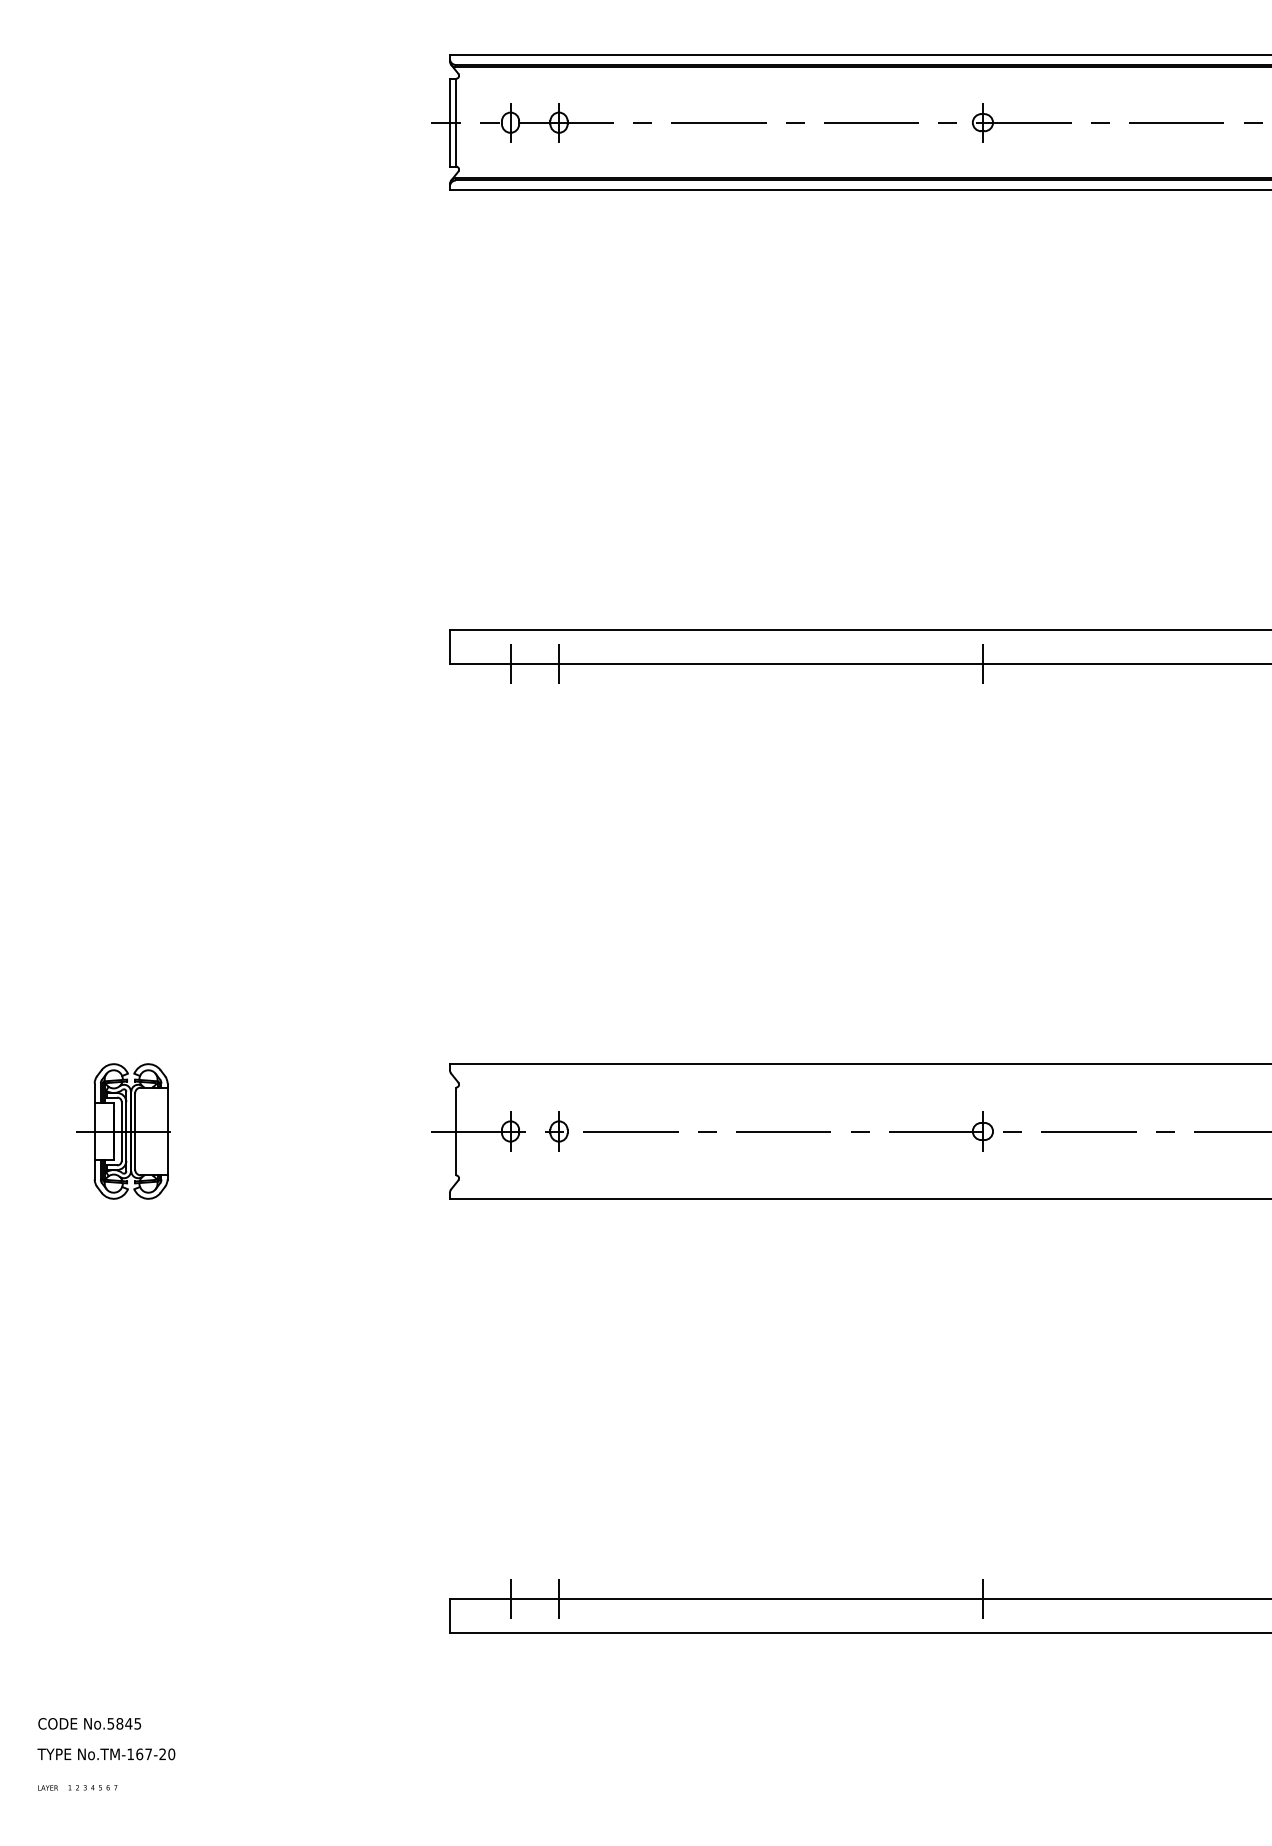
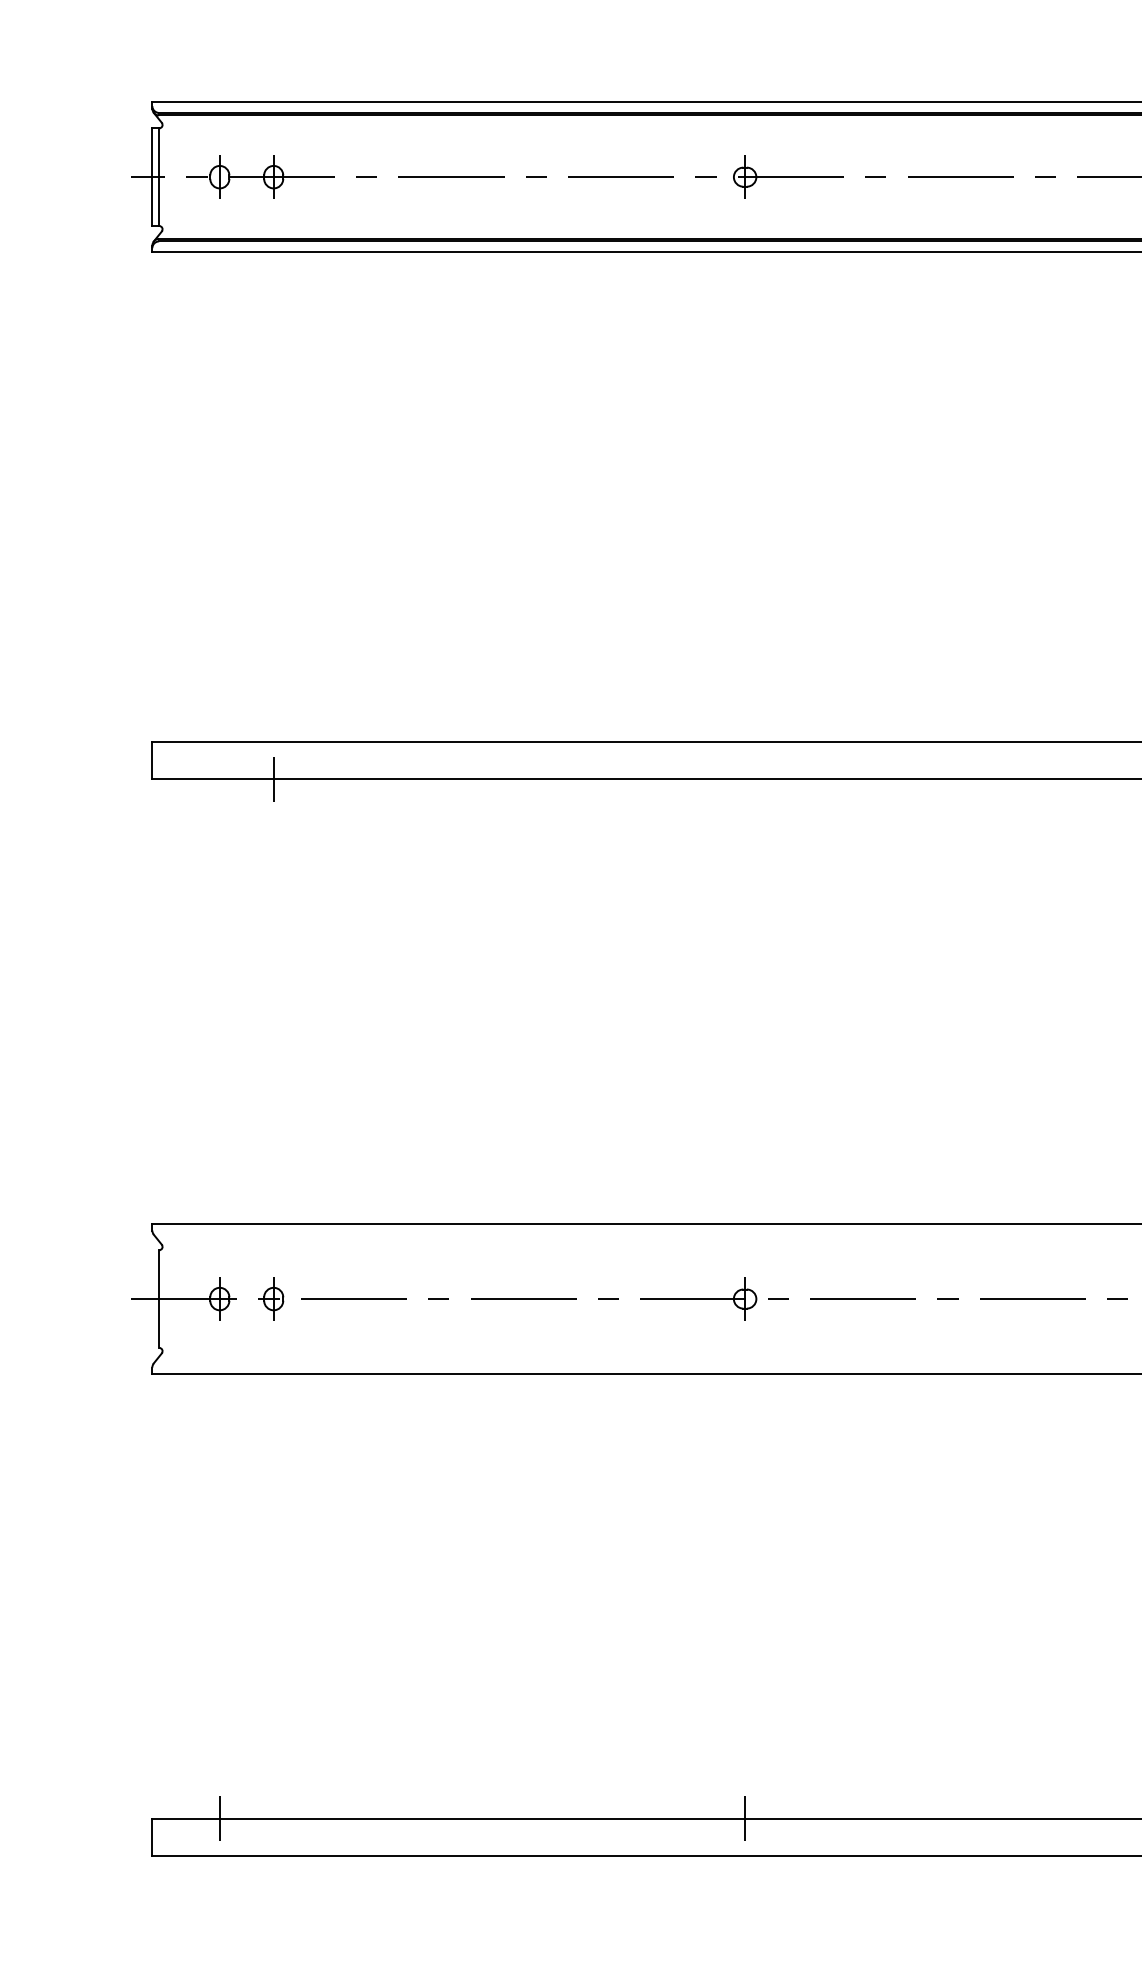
line: (510, 664) -> (219, 779), removed
line: (982, 664) -> (744, 779), removed
line: (559, 1598) -> (274, 1818), removed

